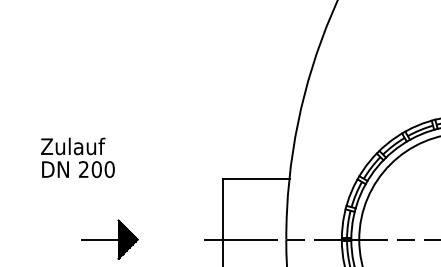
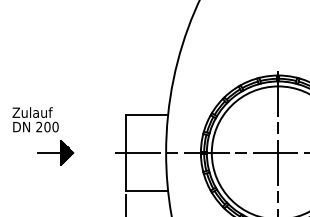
text: (77, 157) -> (35, 119), moved

